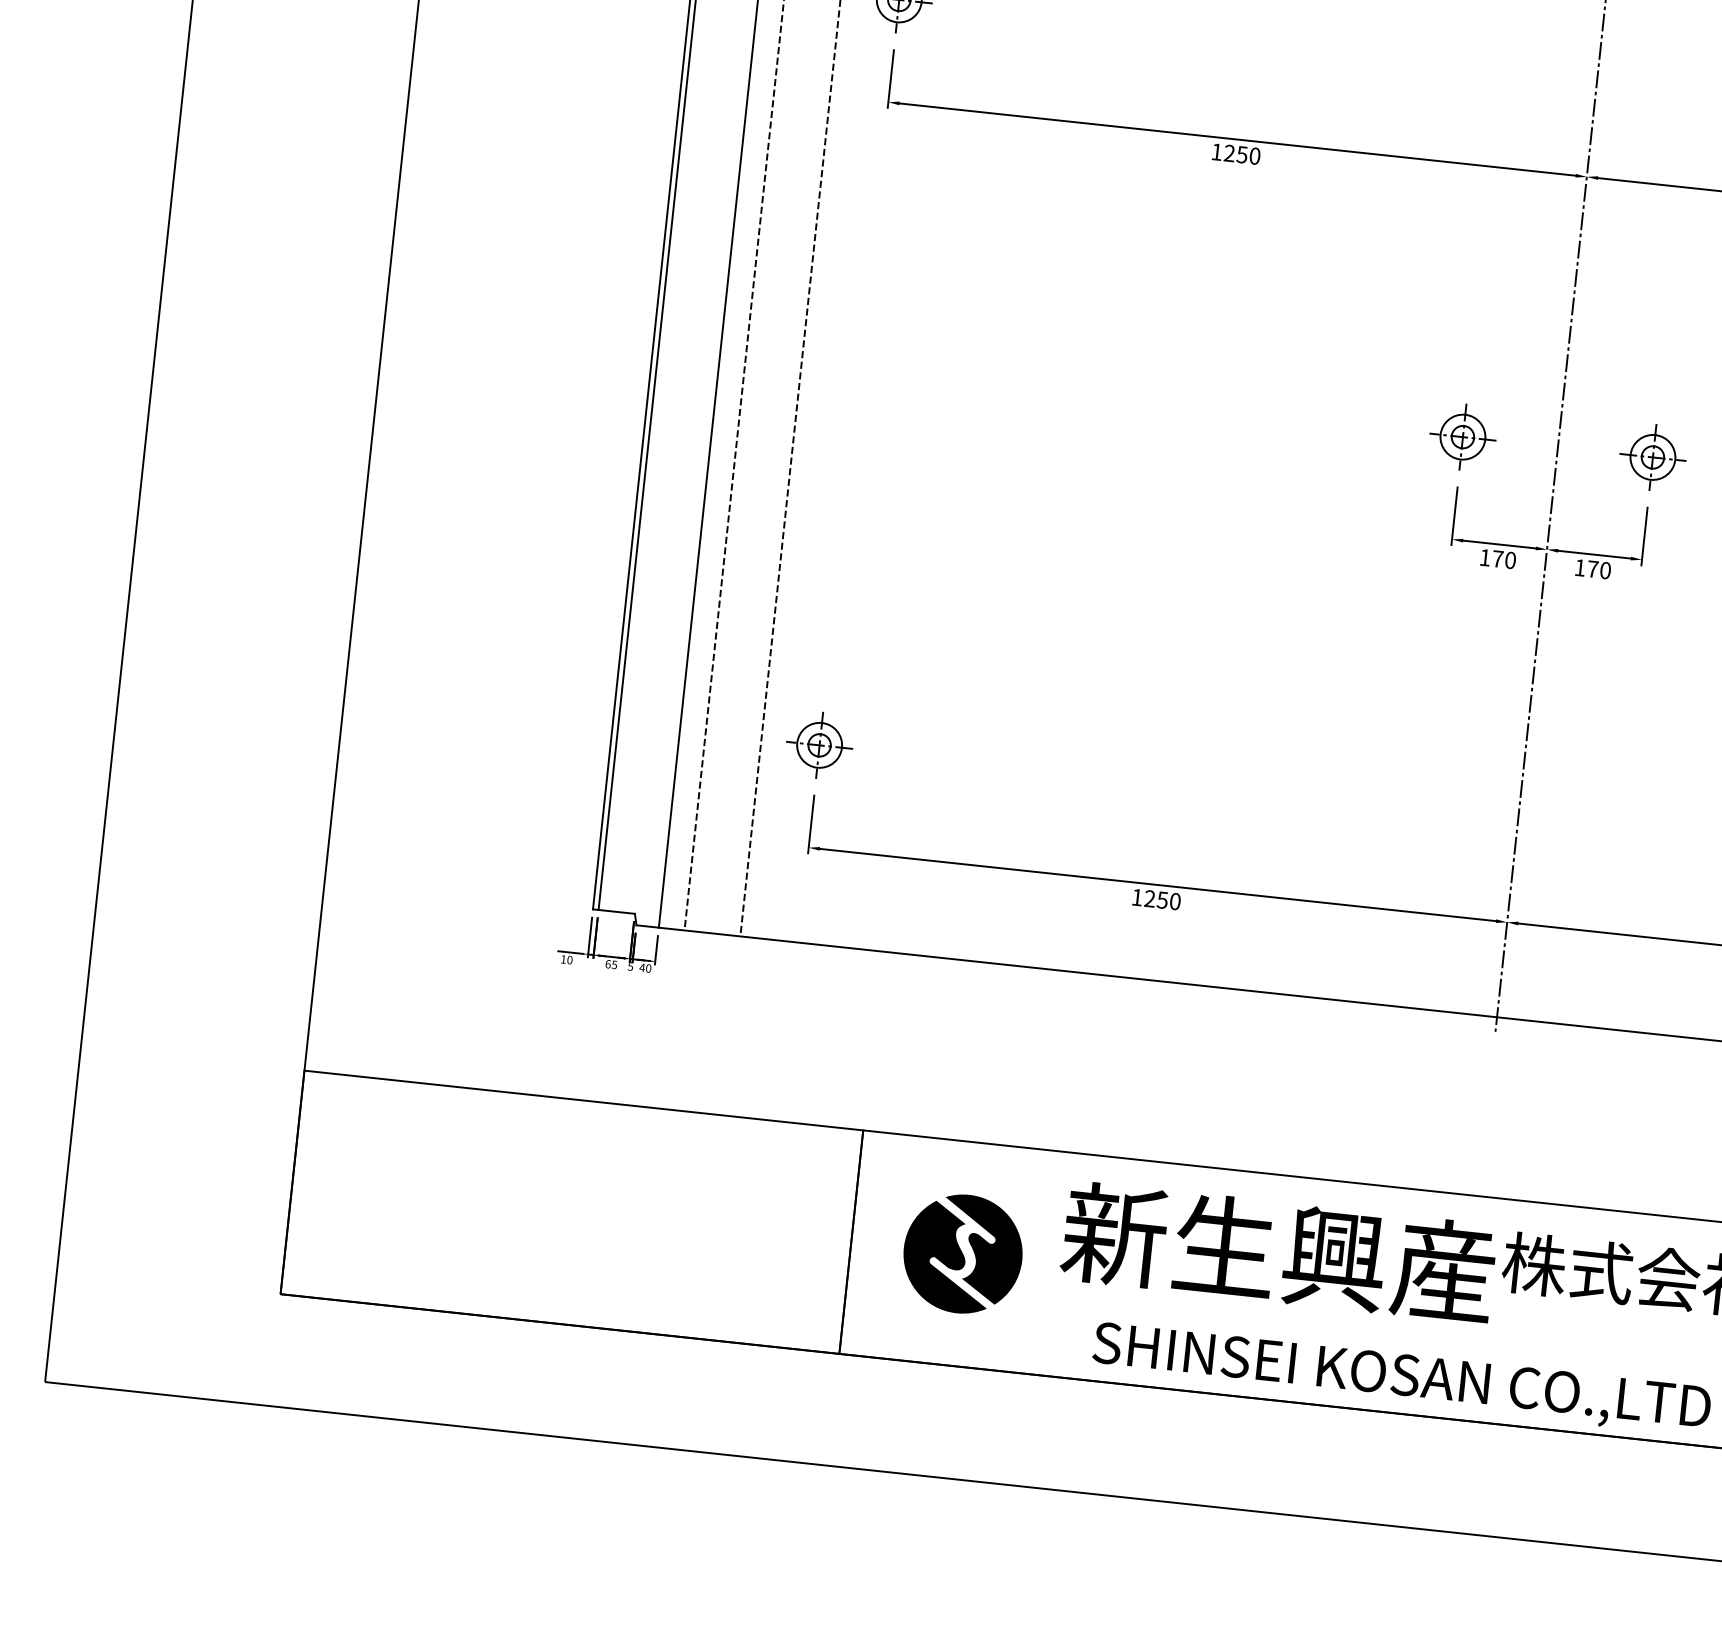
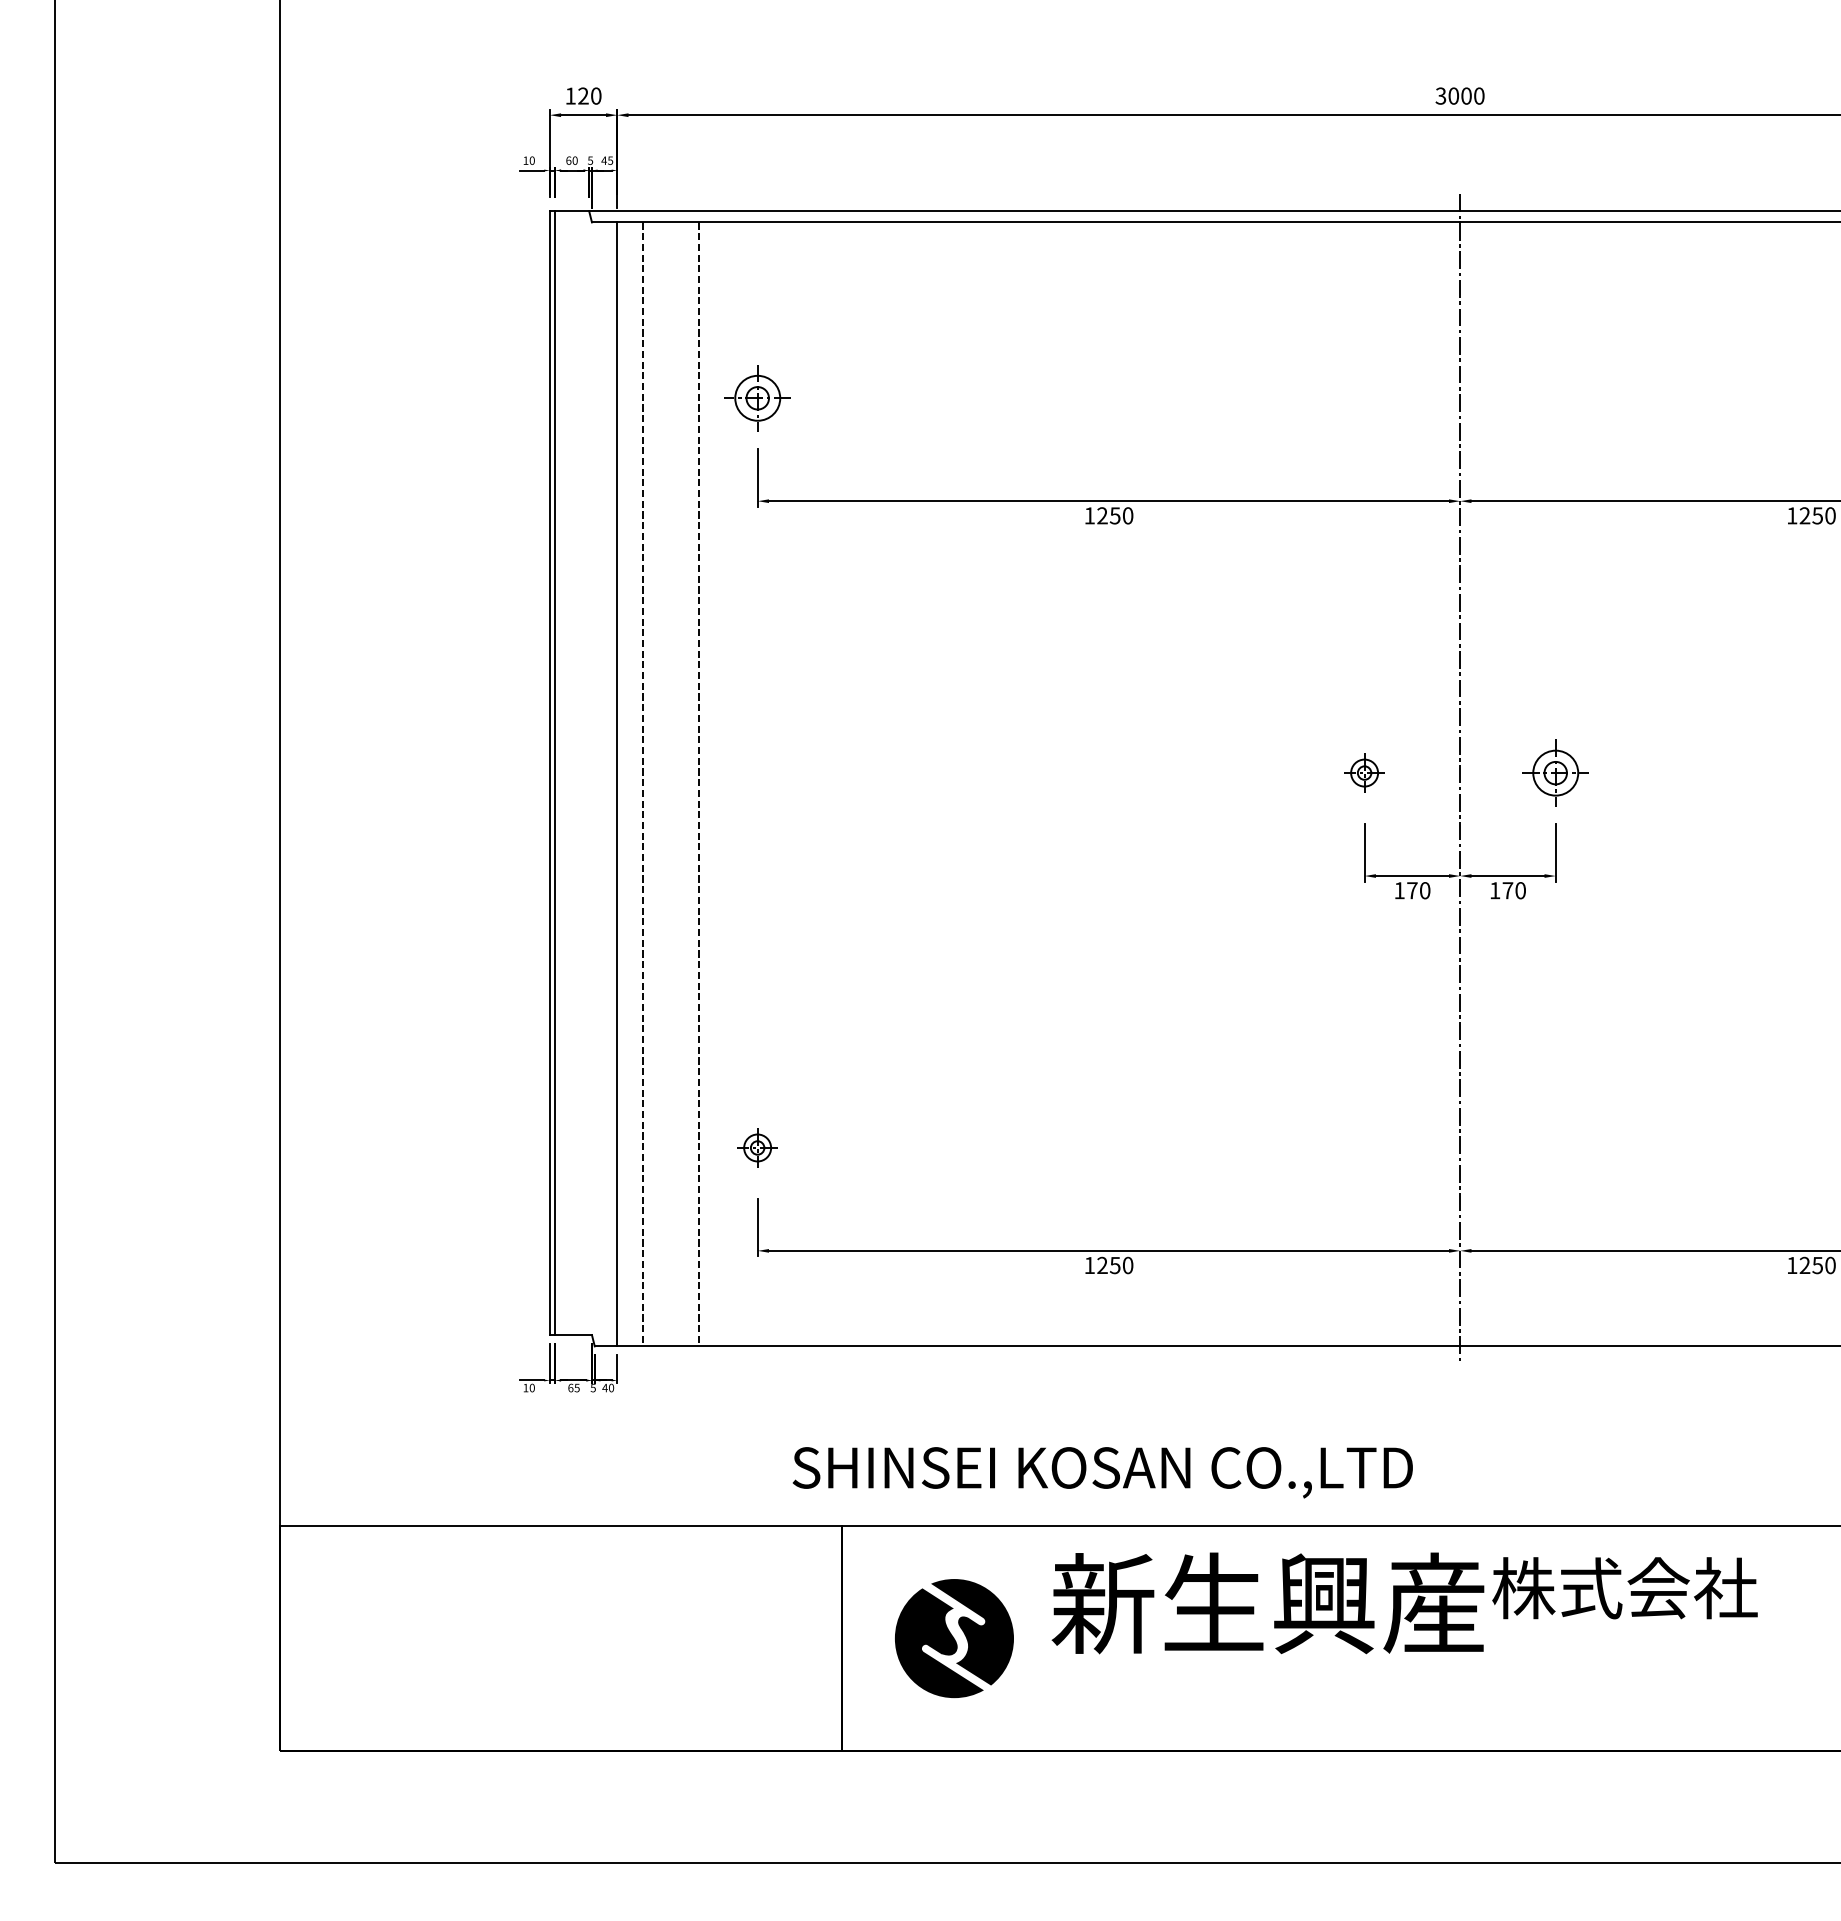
part: (1462, 436) -> (1364, 772), size x0.6
part: (819, 744) -> (757, 1147), size x0.6
text: (1401, 1379) -> (1102, 1472), moved

